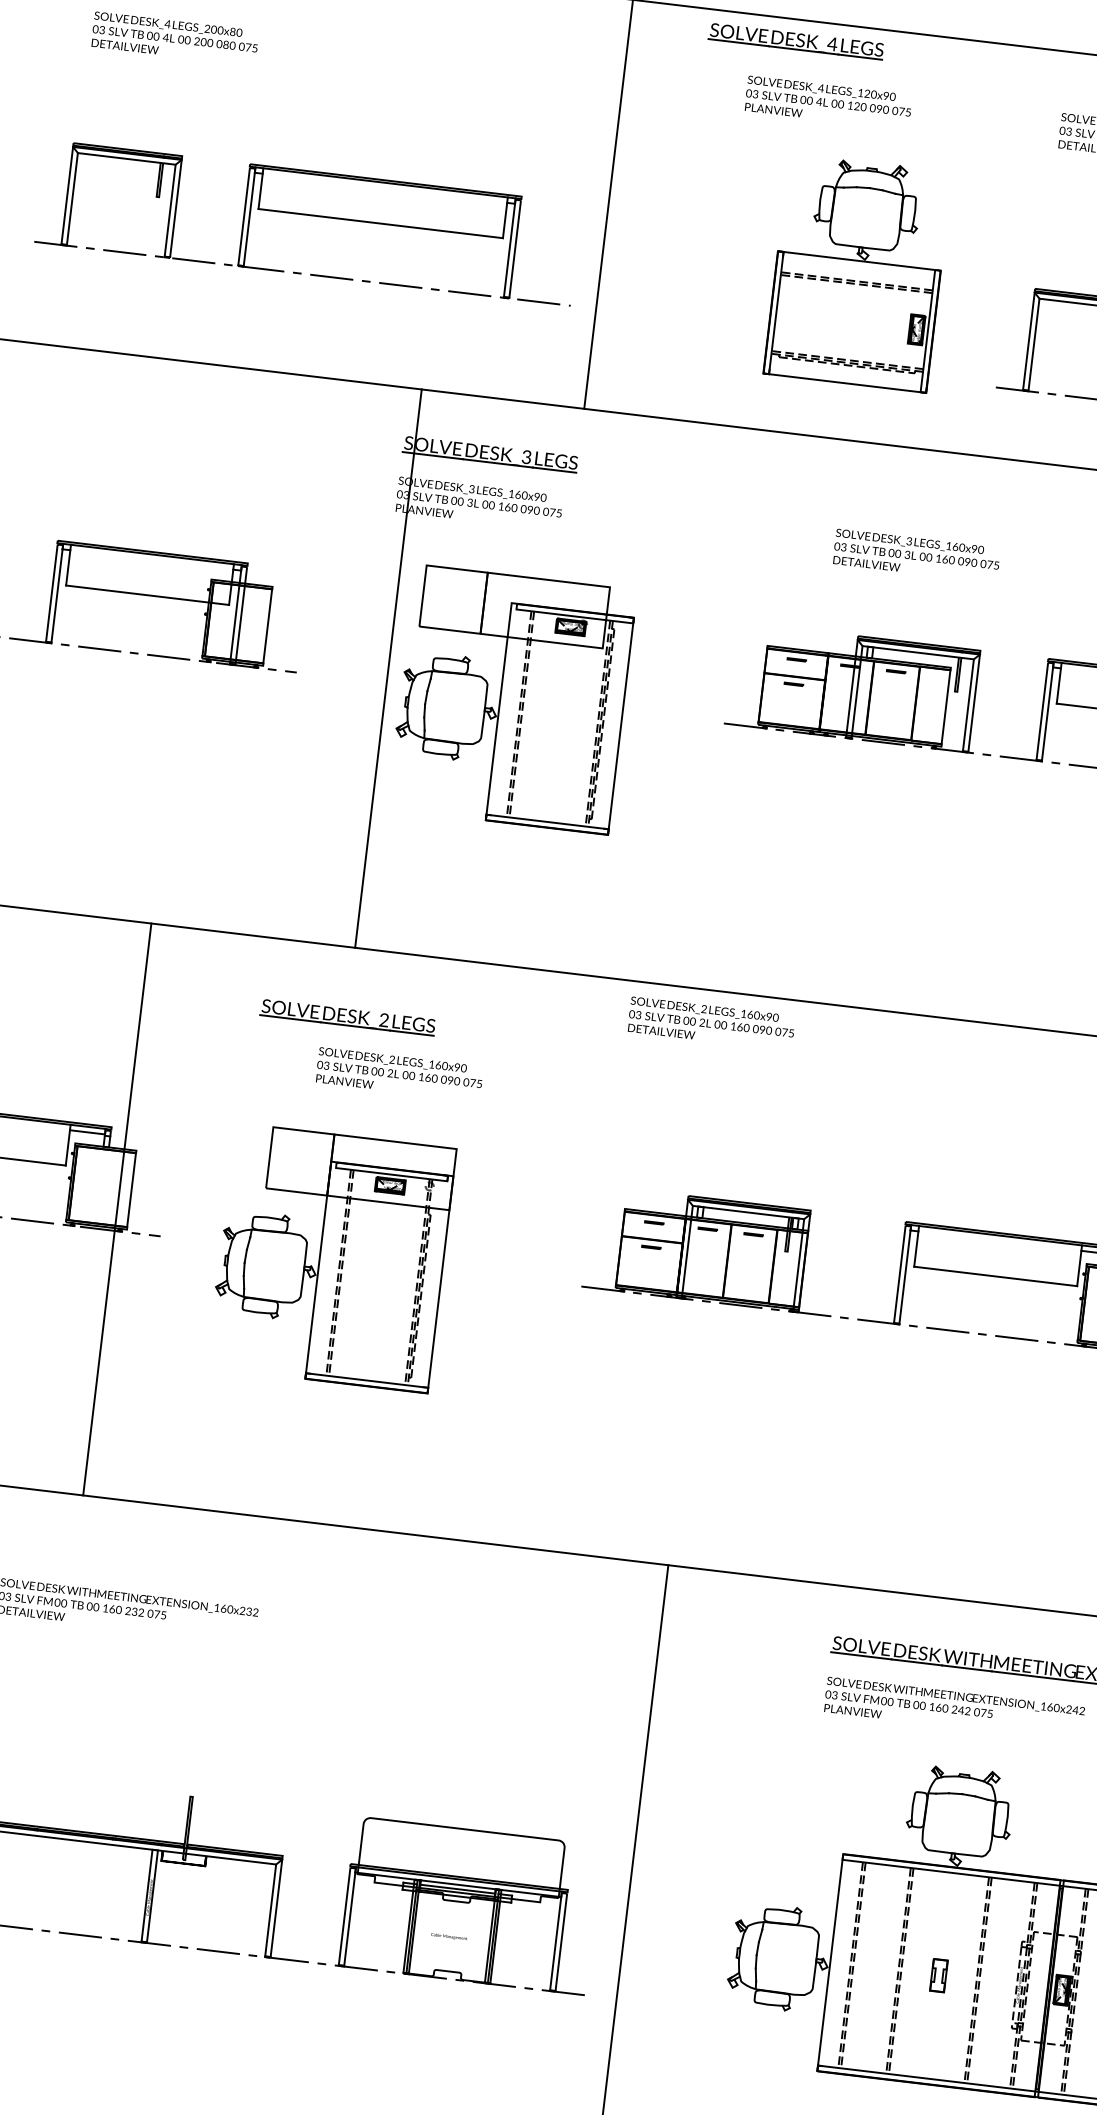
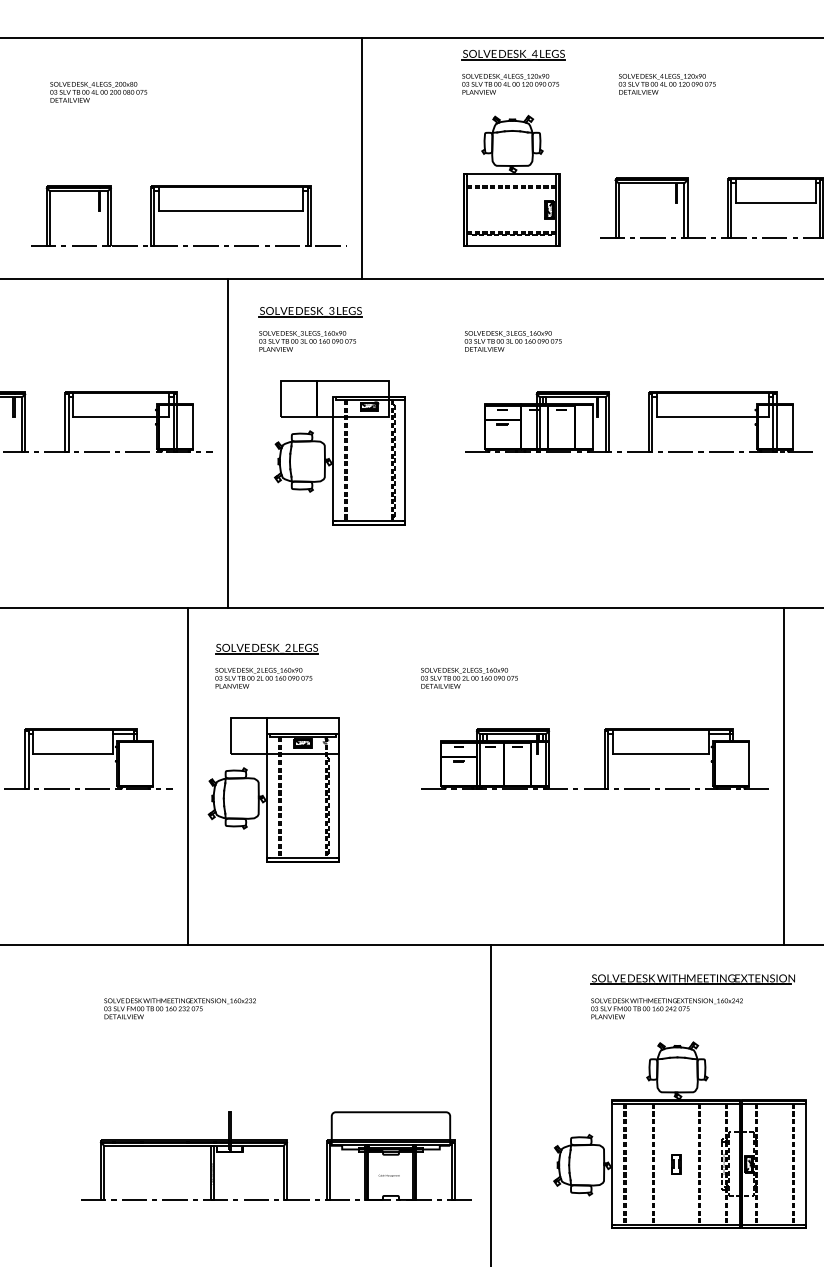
part: (796, 40) -> (513, 54), moved
text: (828, 103) -> (510, 84), moved
part: (307, 221) -> (188, 215), moved
text: (915, 556) -> (512, 341), moved
line: (389, 667) -> (228, 442), moved
text: (711, 1024) -> (469, 678), moved
text: (399, 1074) -> (263, 678), moved
line: (118, 1208) -> (188, 775), moved

